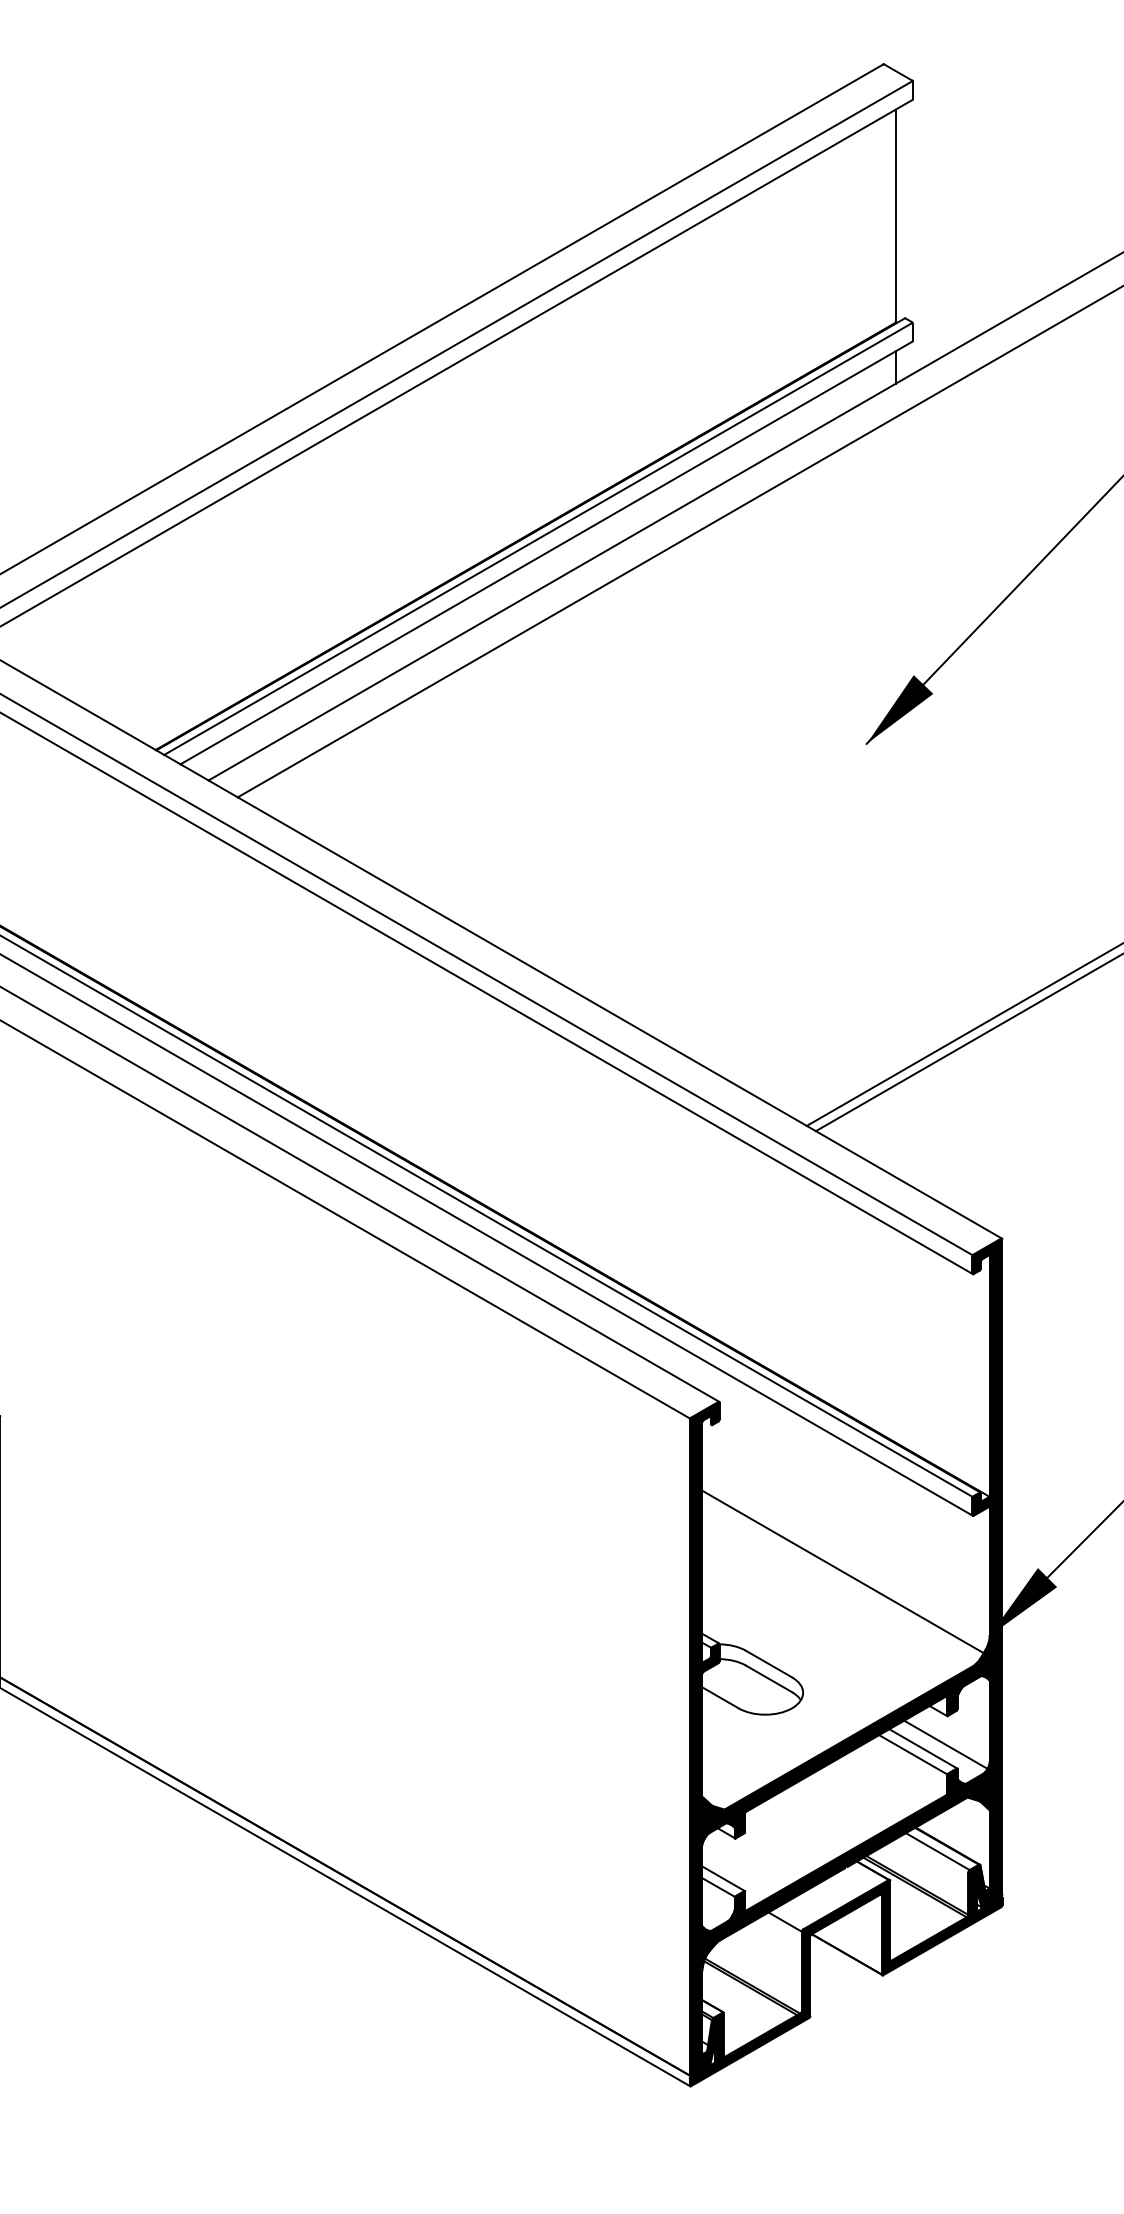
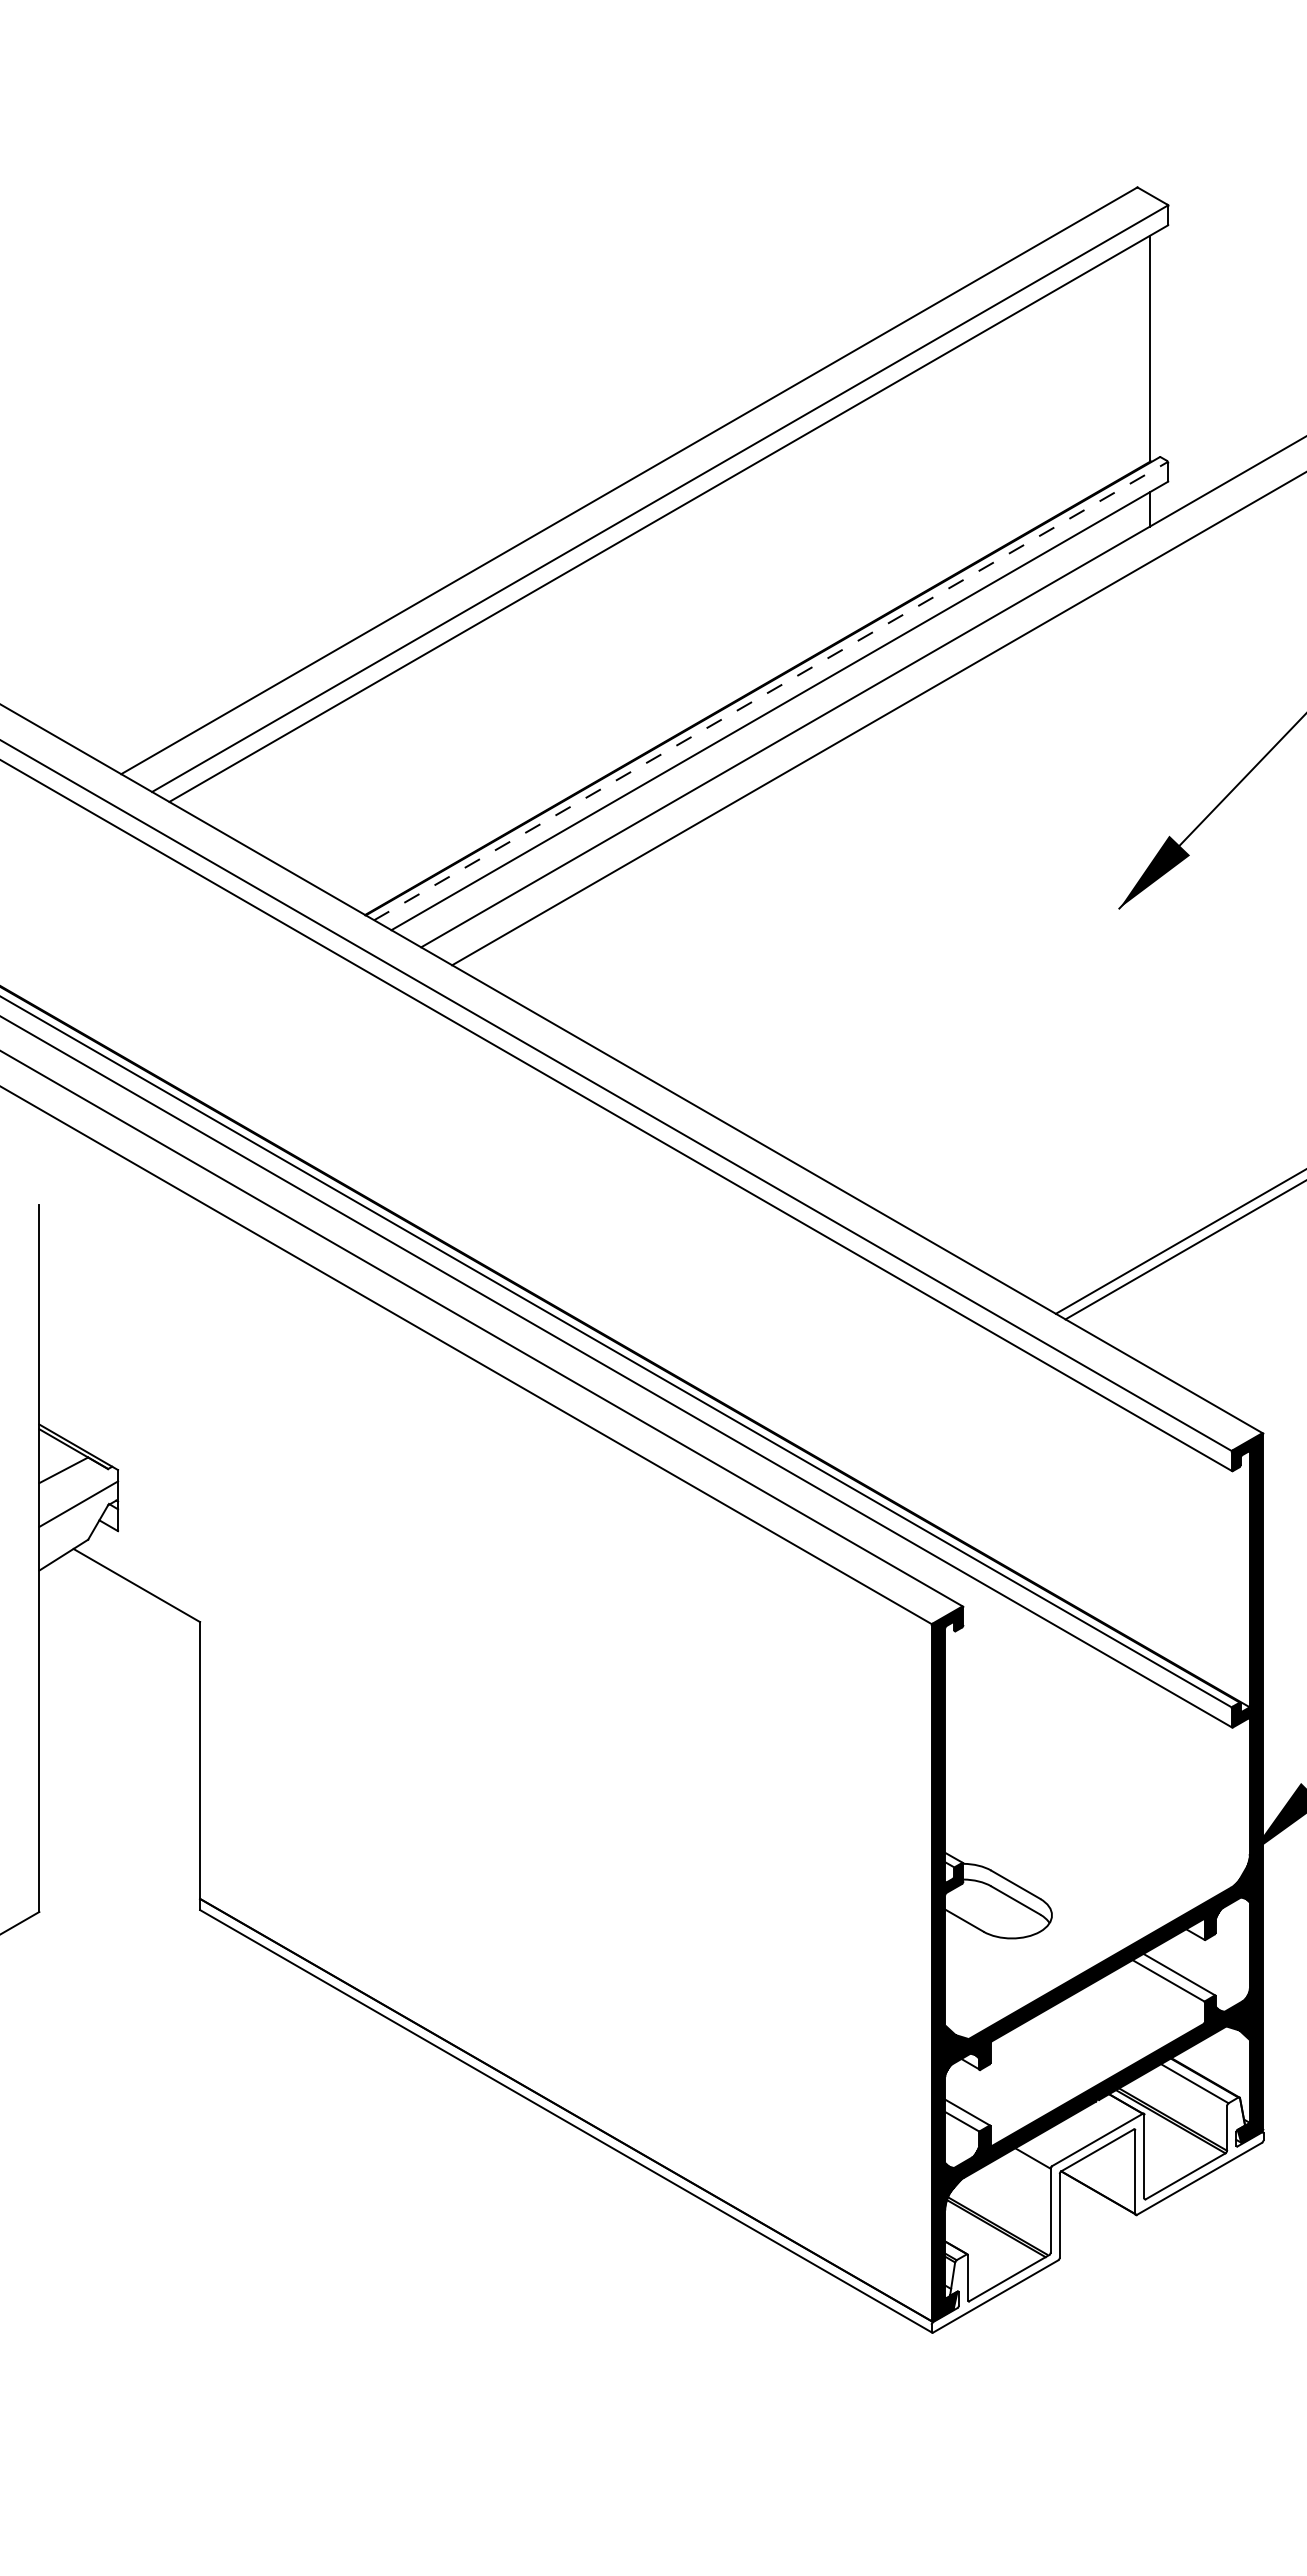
line: (538, 538) -> (771, 690), solid -> dashed
line: (843, 1571) -> (1094, 1786), removed
line: (945, 1743) -> (1203, 1969), removed
fill: (846, 1974) -> (1097, 2214), removed

